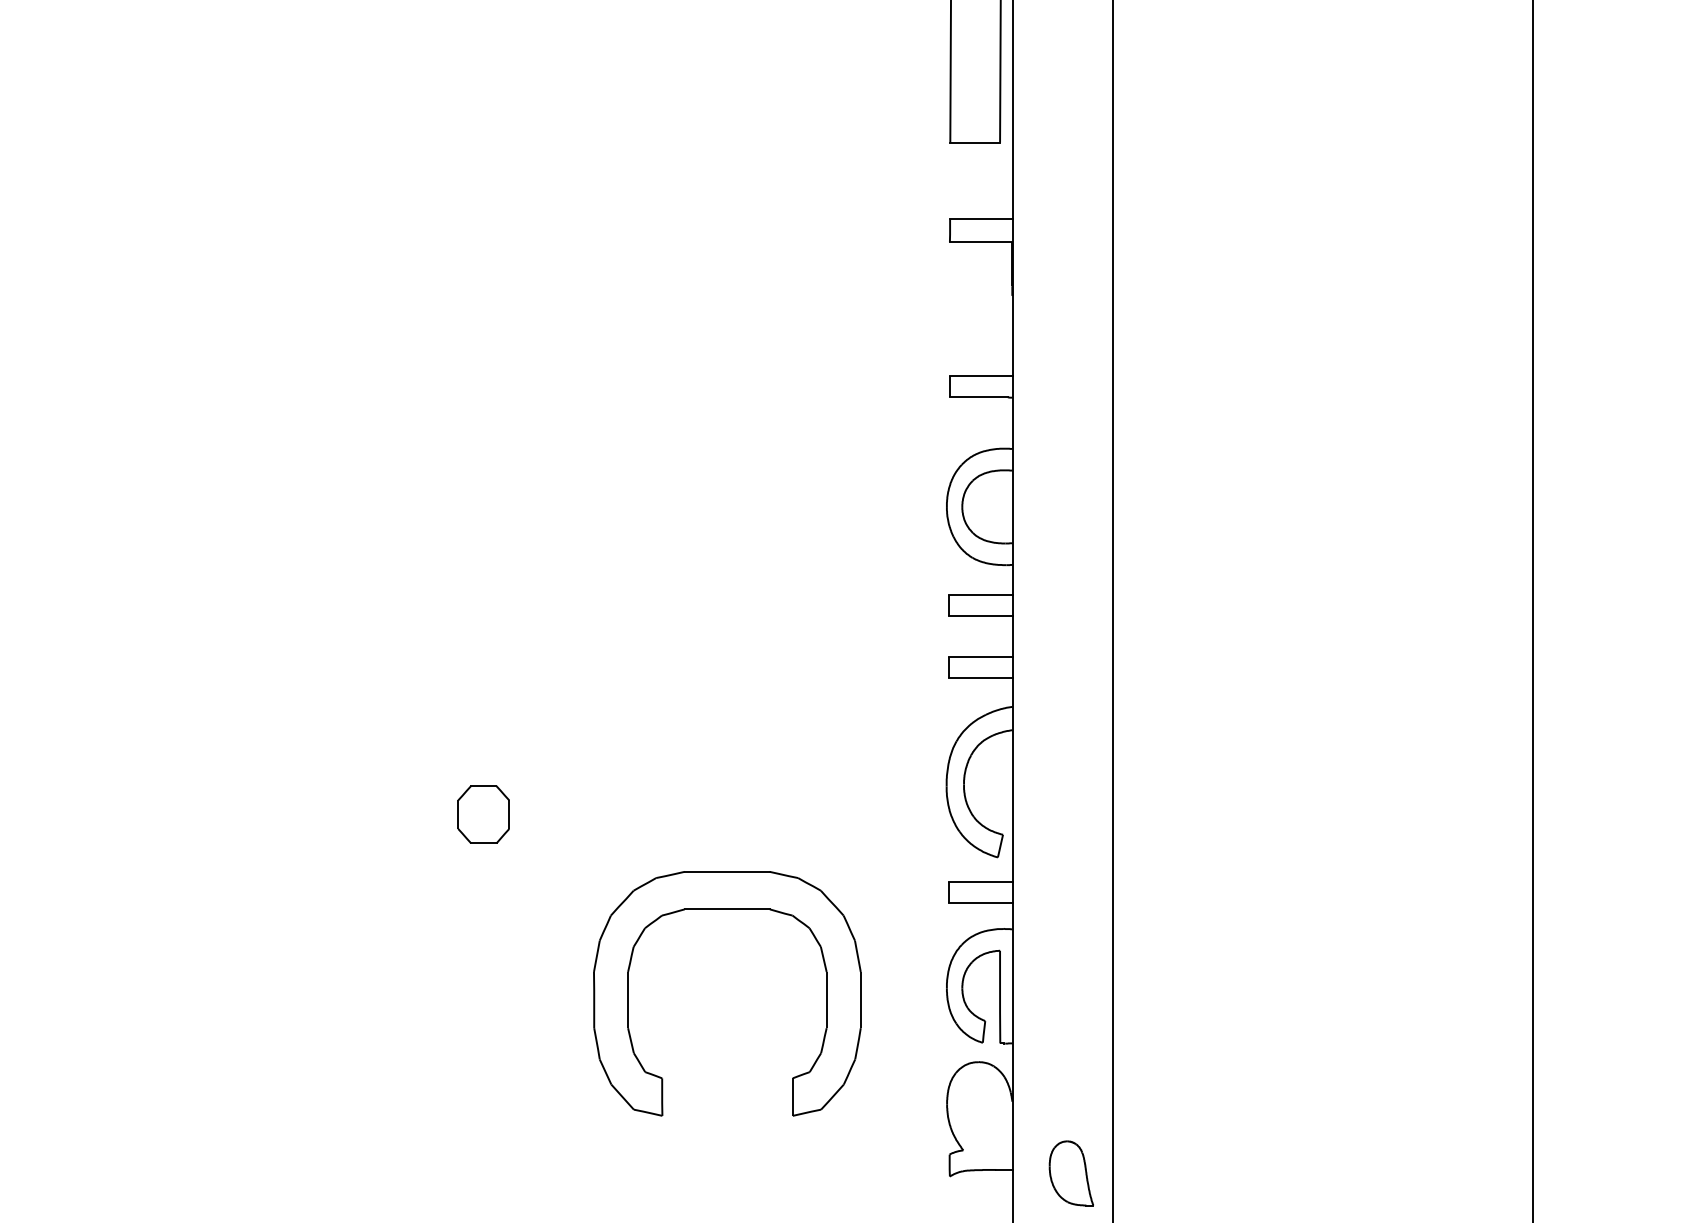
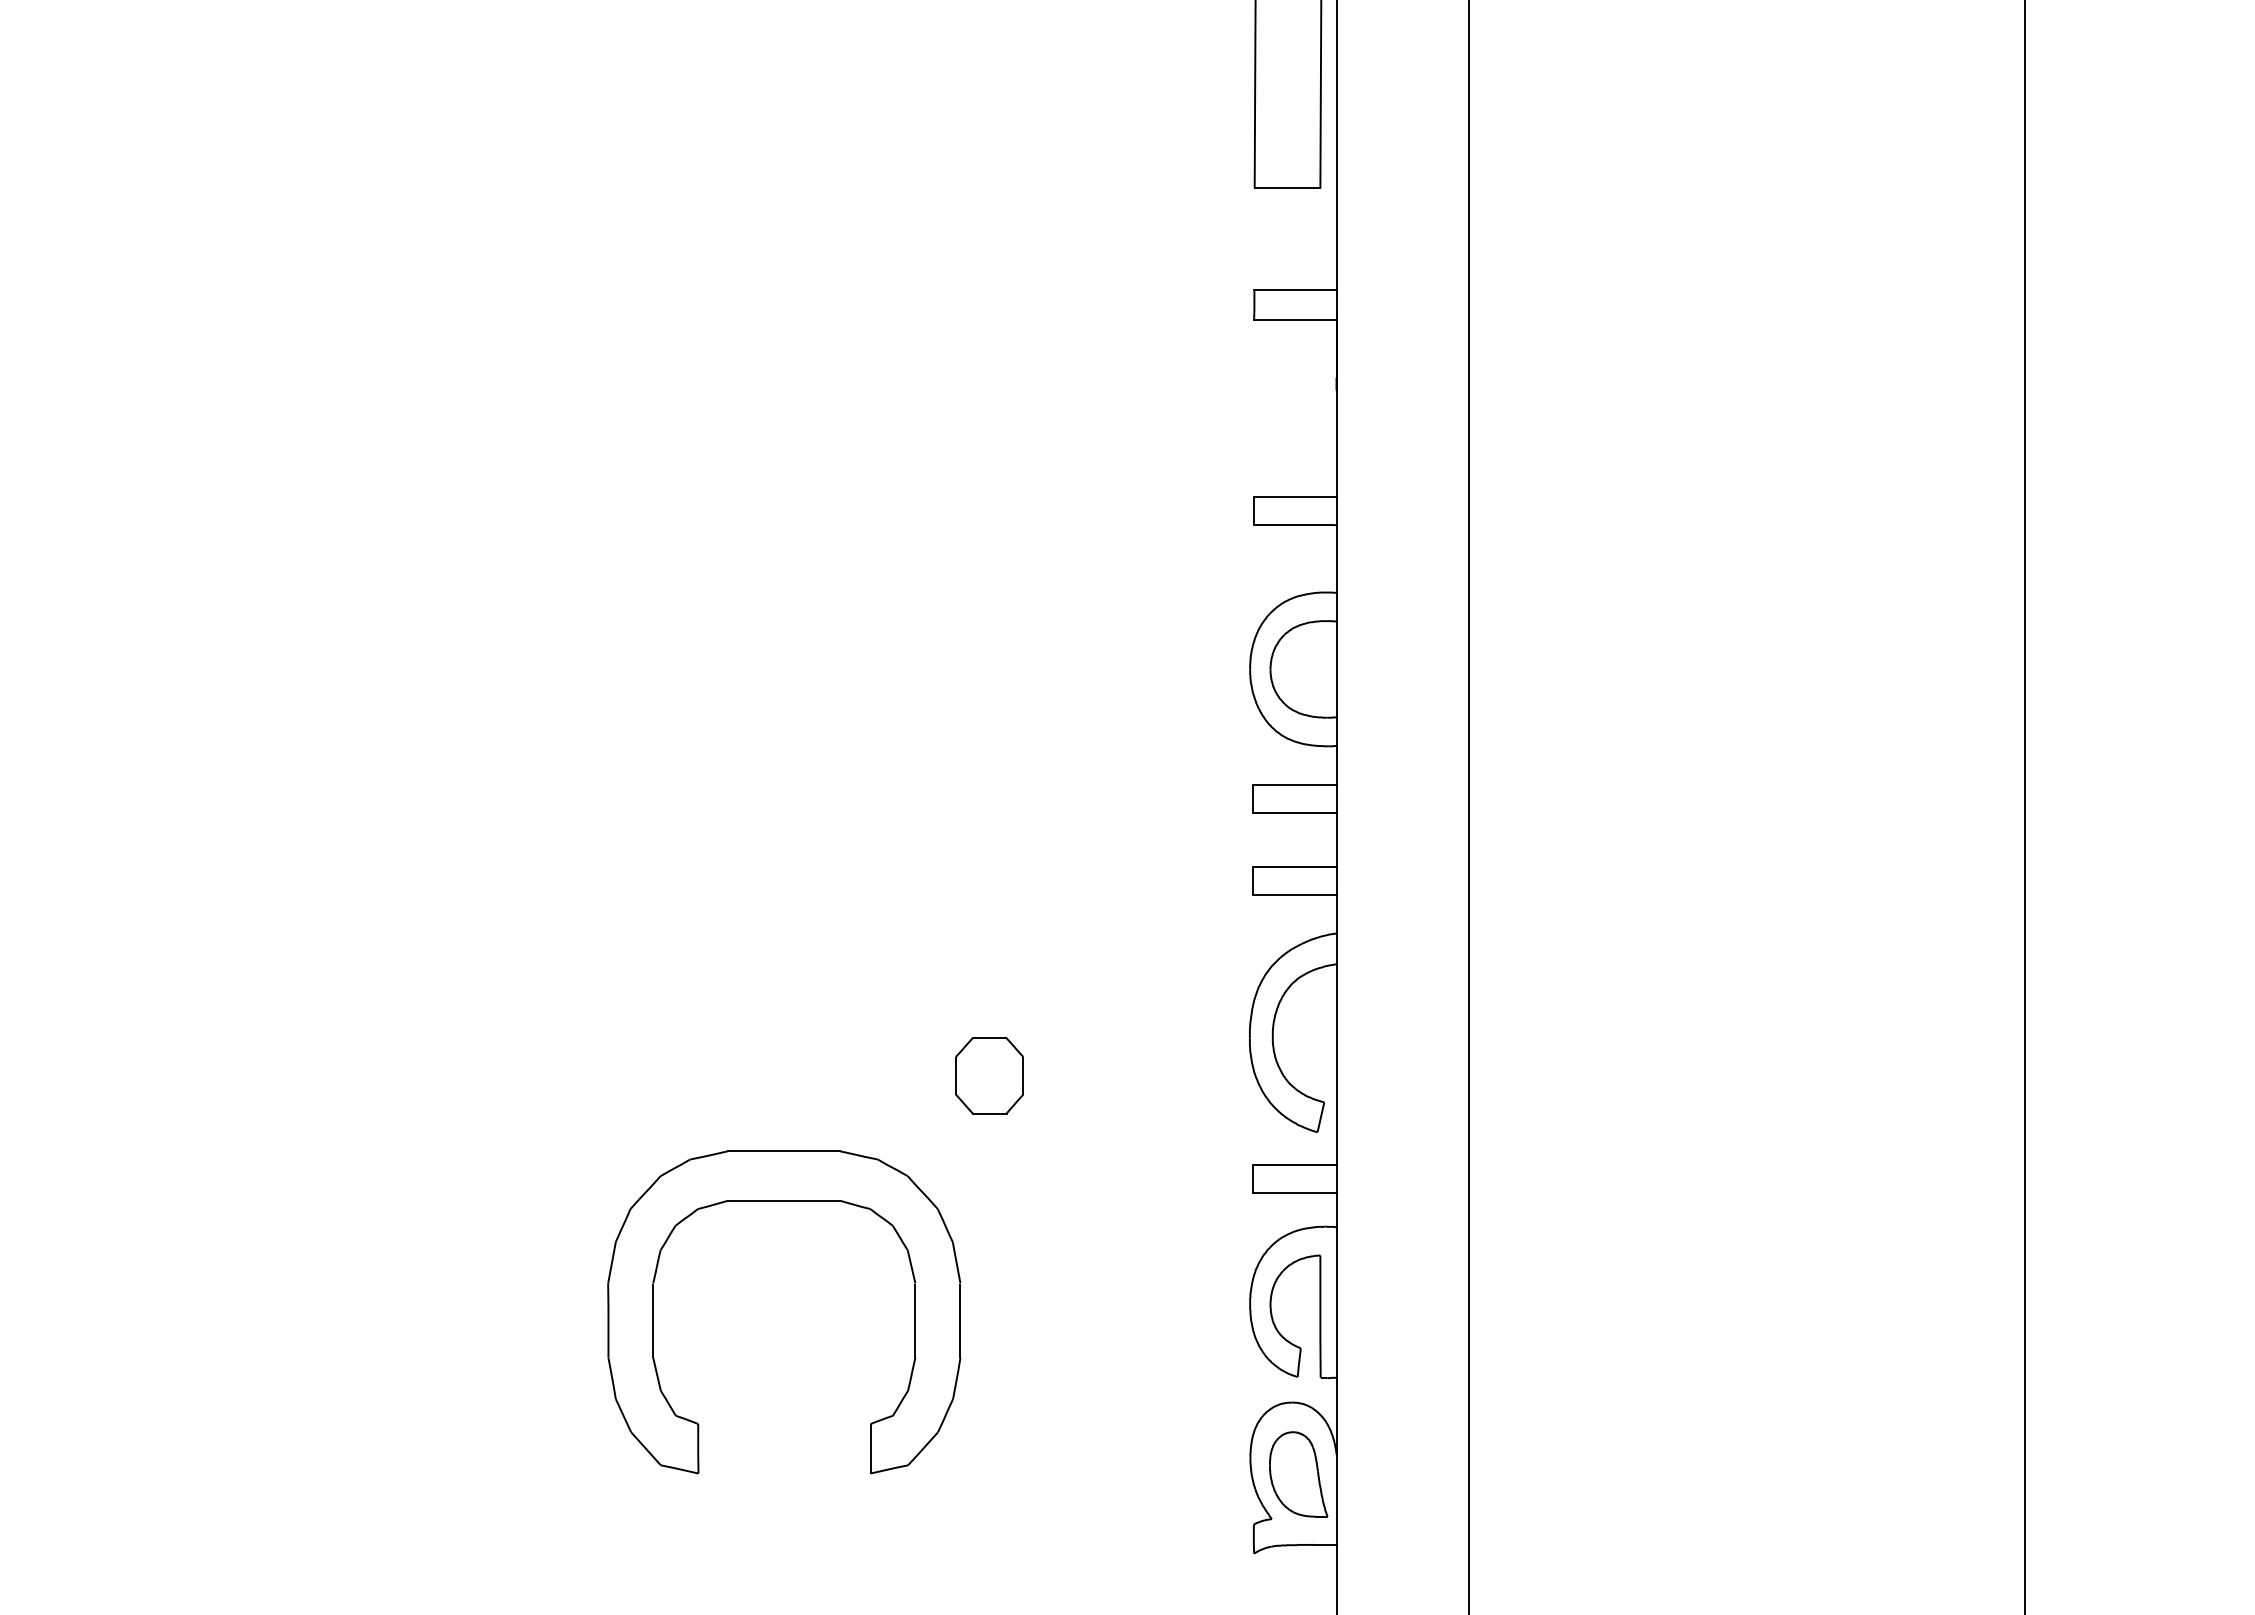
part: (483, 814) -> (989, 1075), moved
part: (727, 909) -> (784, 1201), moved
part: (1071, 1173) -> (1298, 1474), moved

